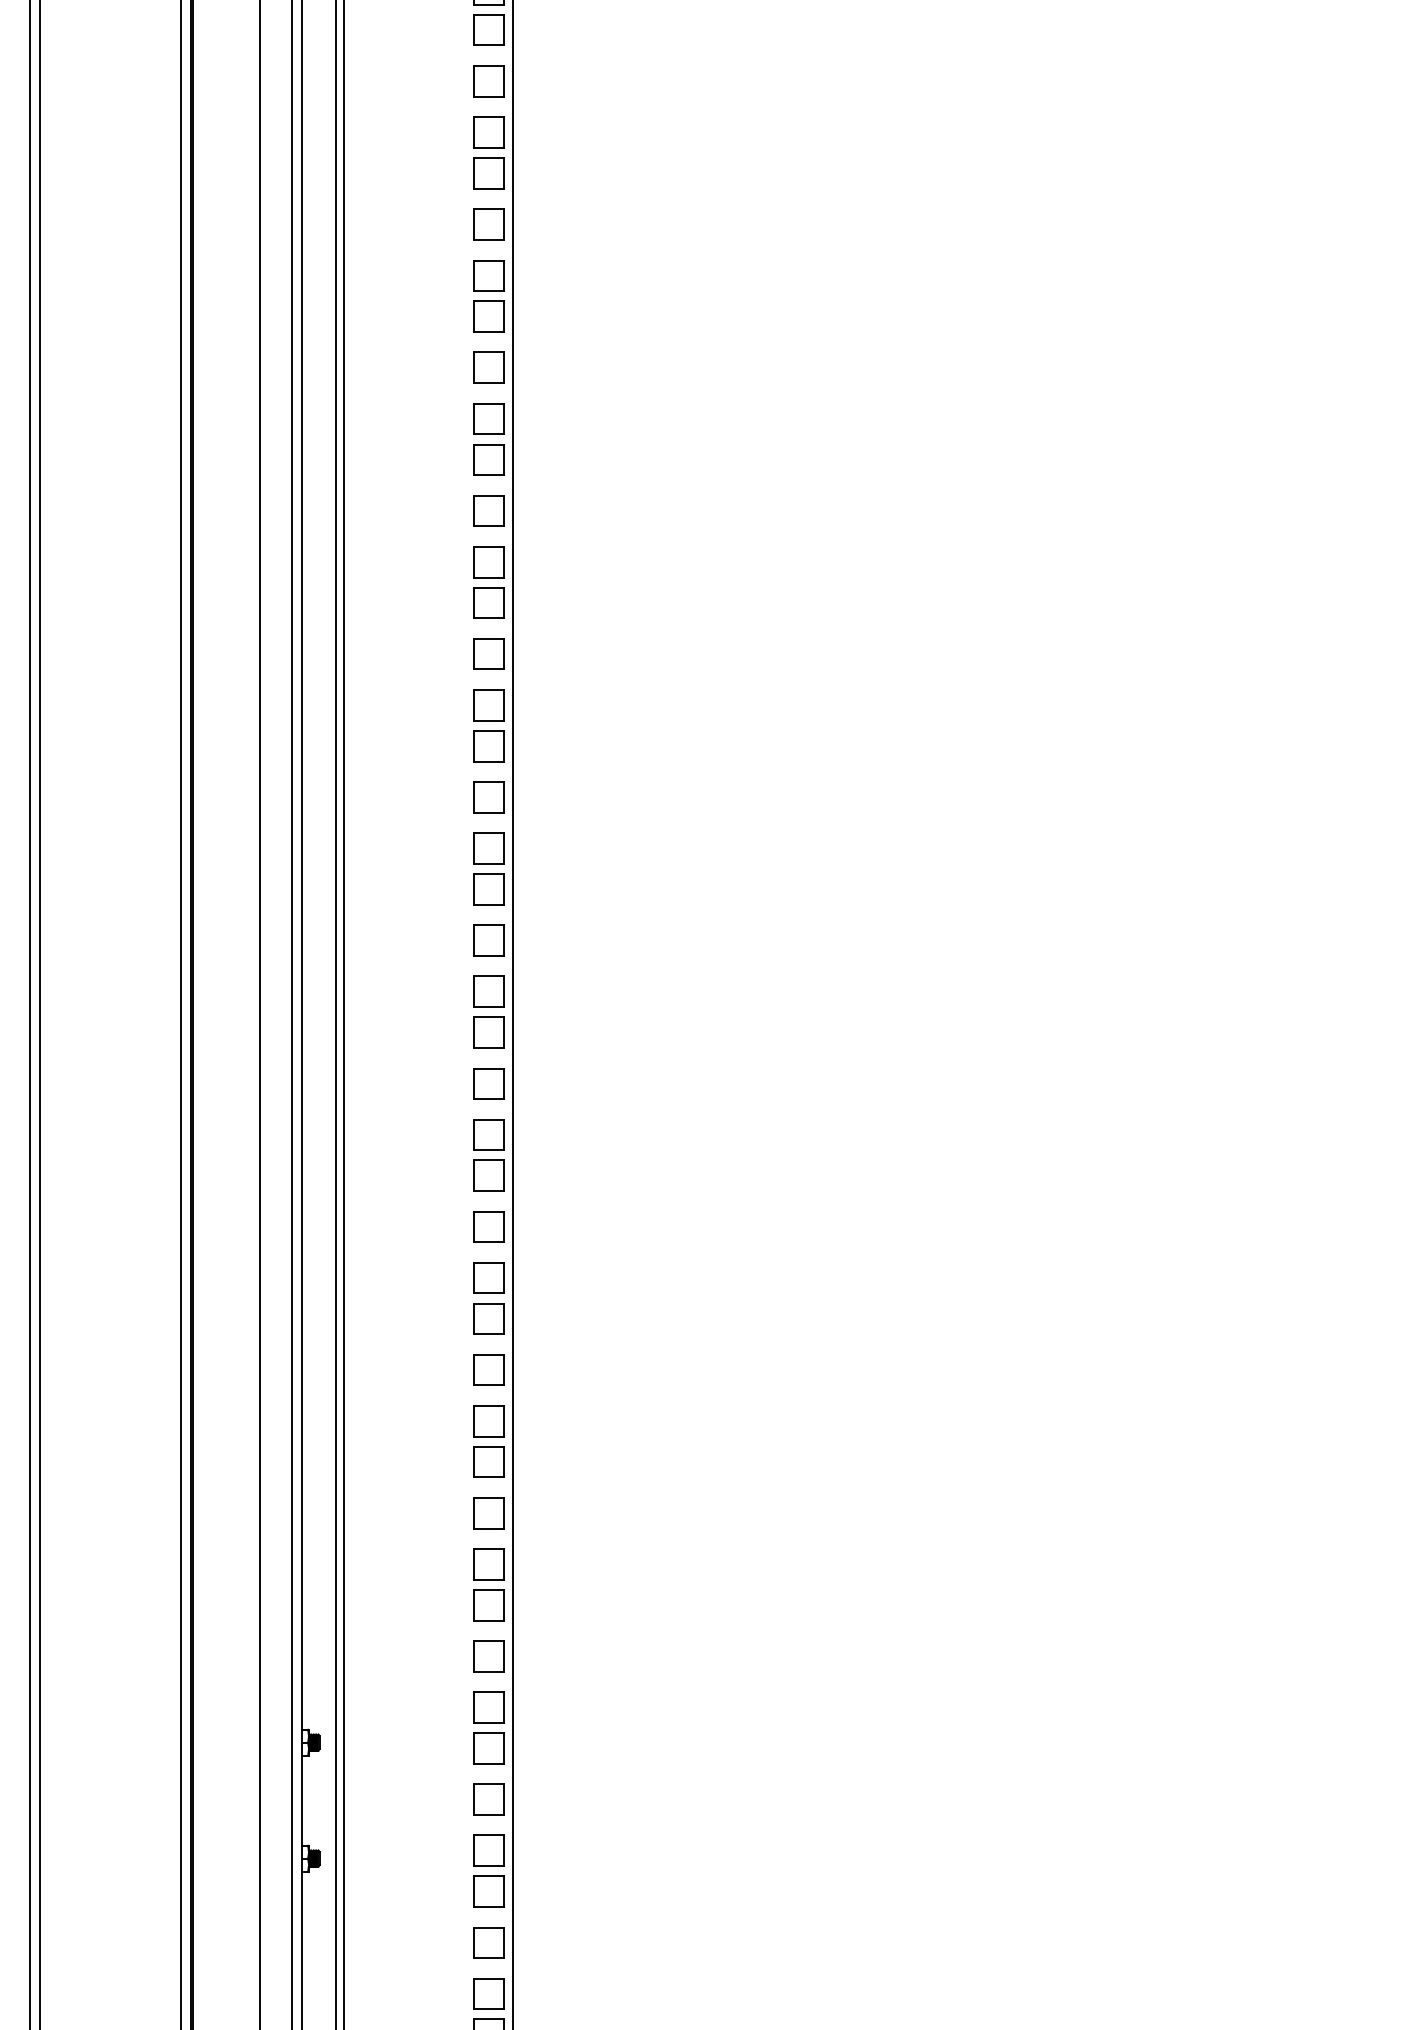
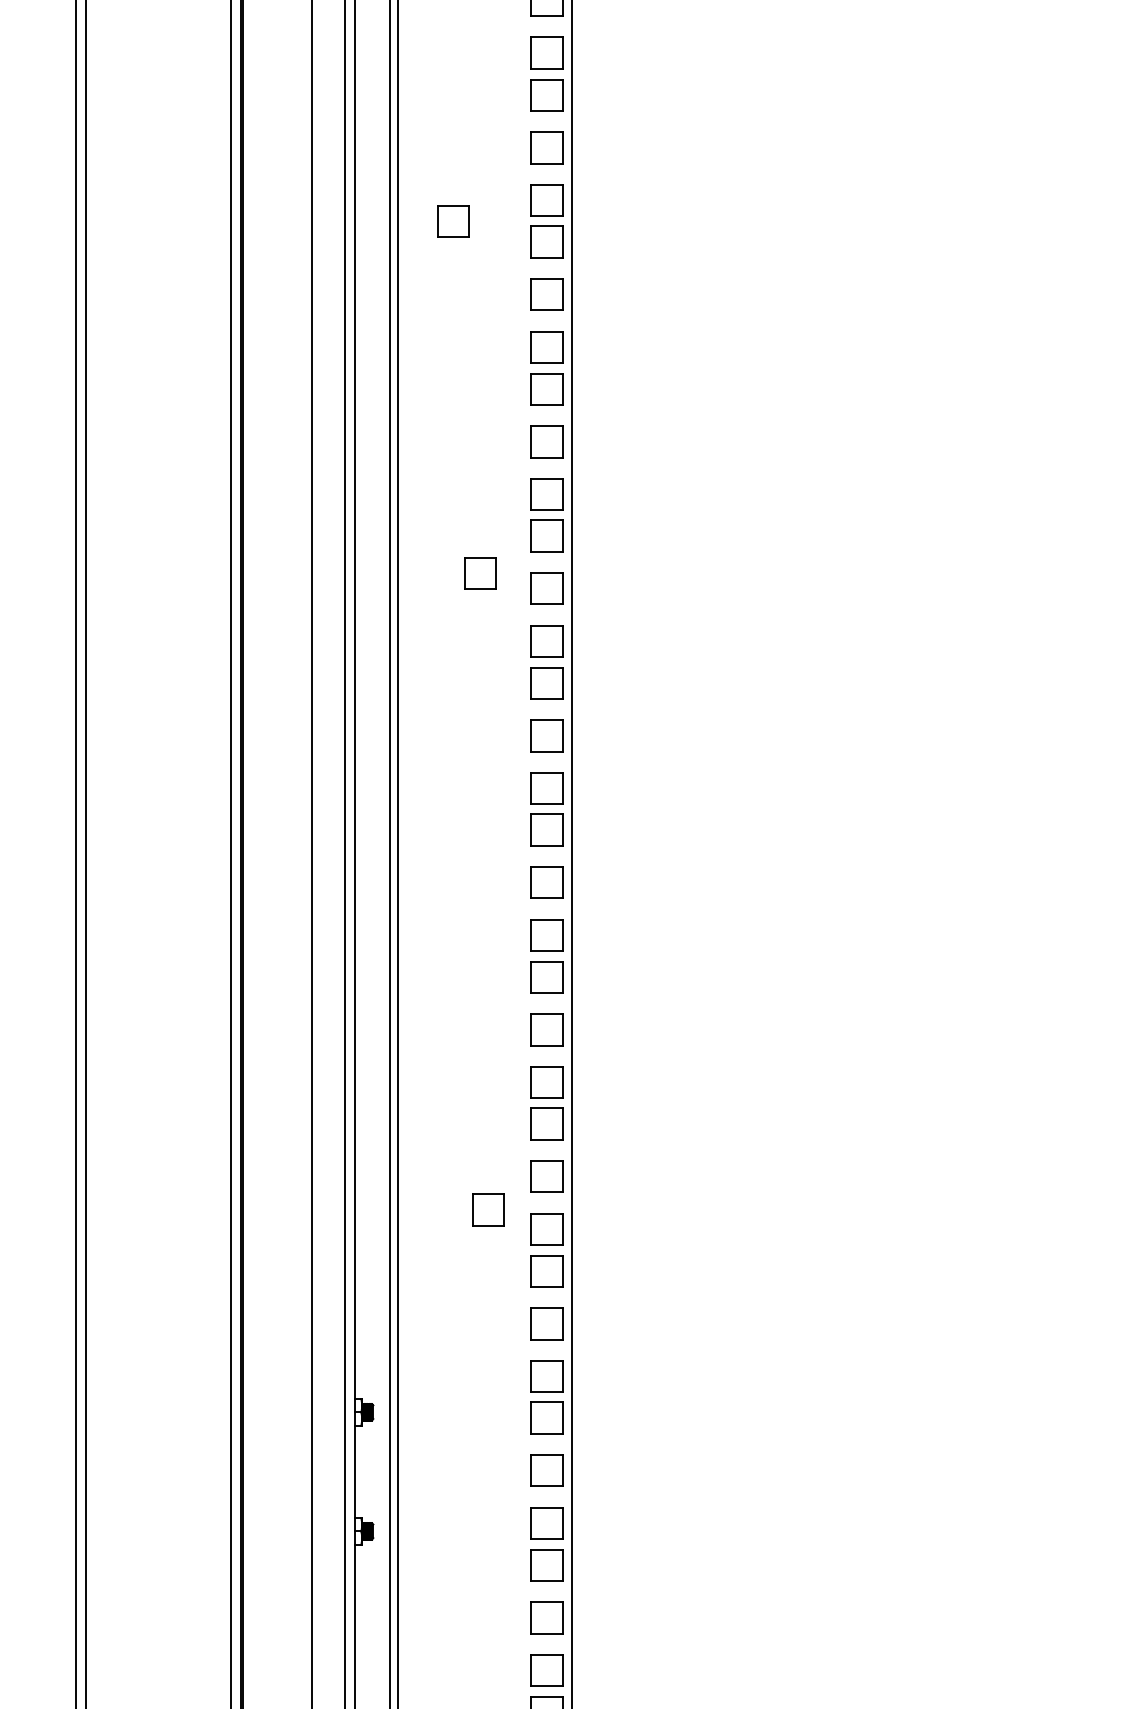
part: (397, 582) -> (453, 221), added
part: (423, 925) -> (479, 573), added
part: (431, 1545) -> (488, 1209), added

